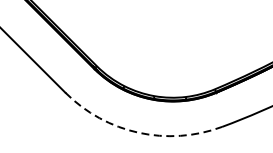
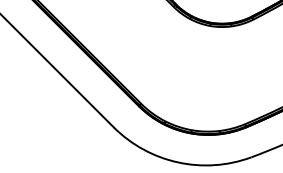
arc: (139, 132) -> (178, 162), dashed -> solid

